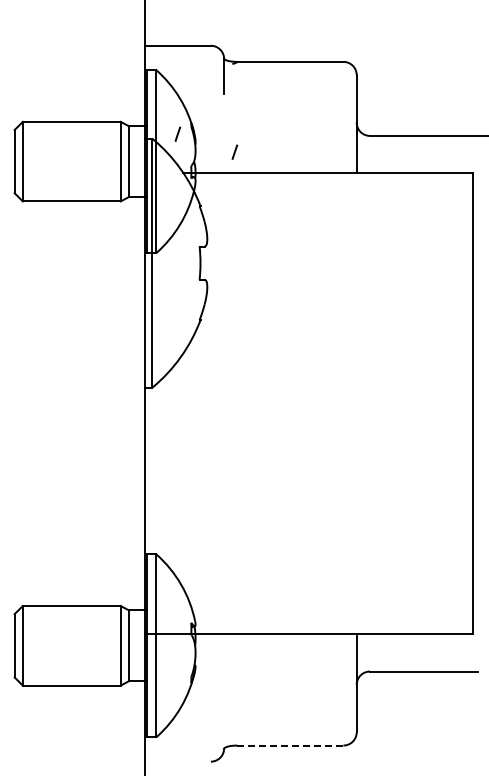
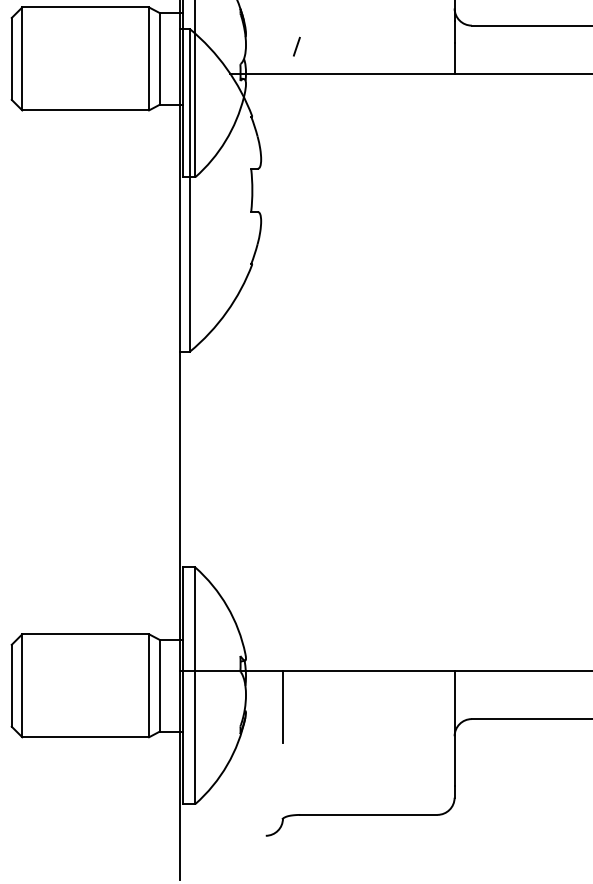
line: (177, 133) -> (222, 22), removed
line: (224, 661) -> (283, 706), added
line: (290, 745) -> (368, 814), dashed -> solid

